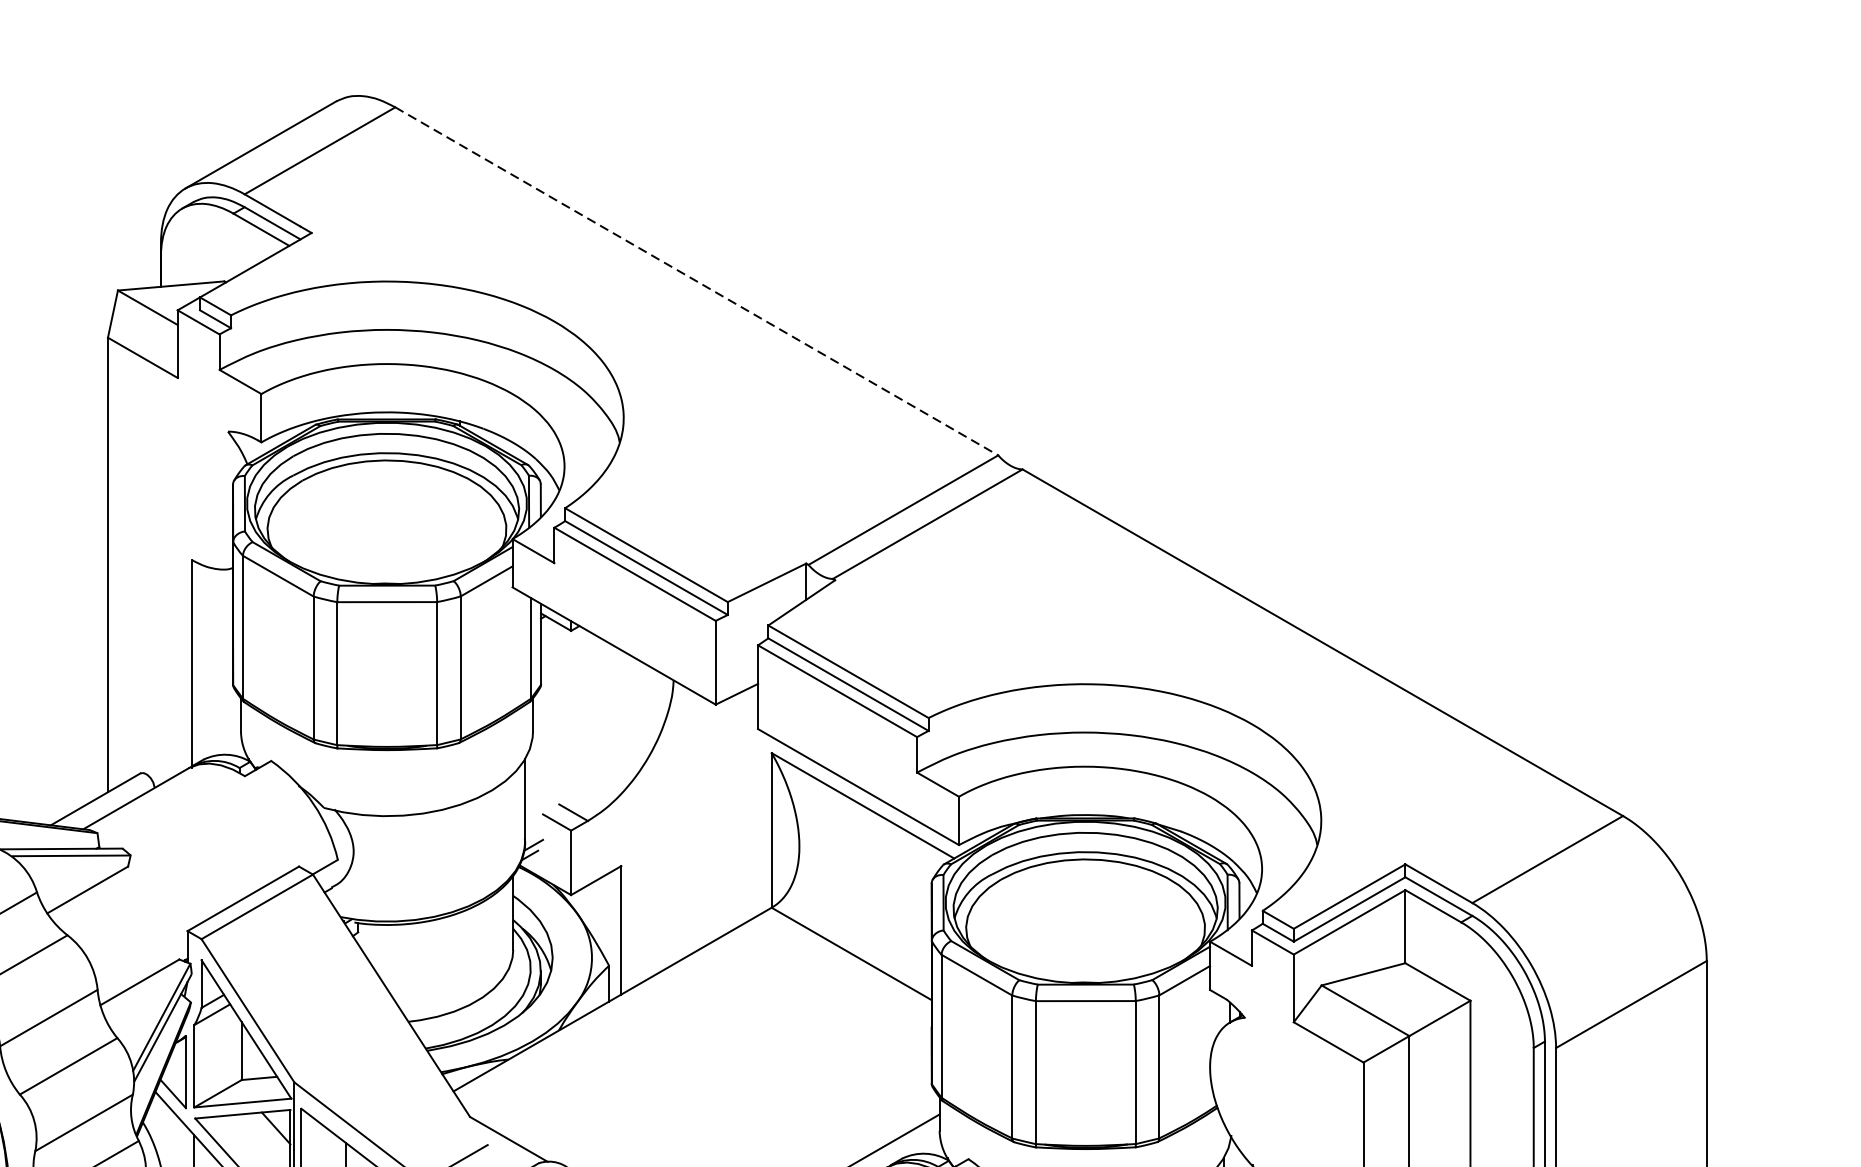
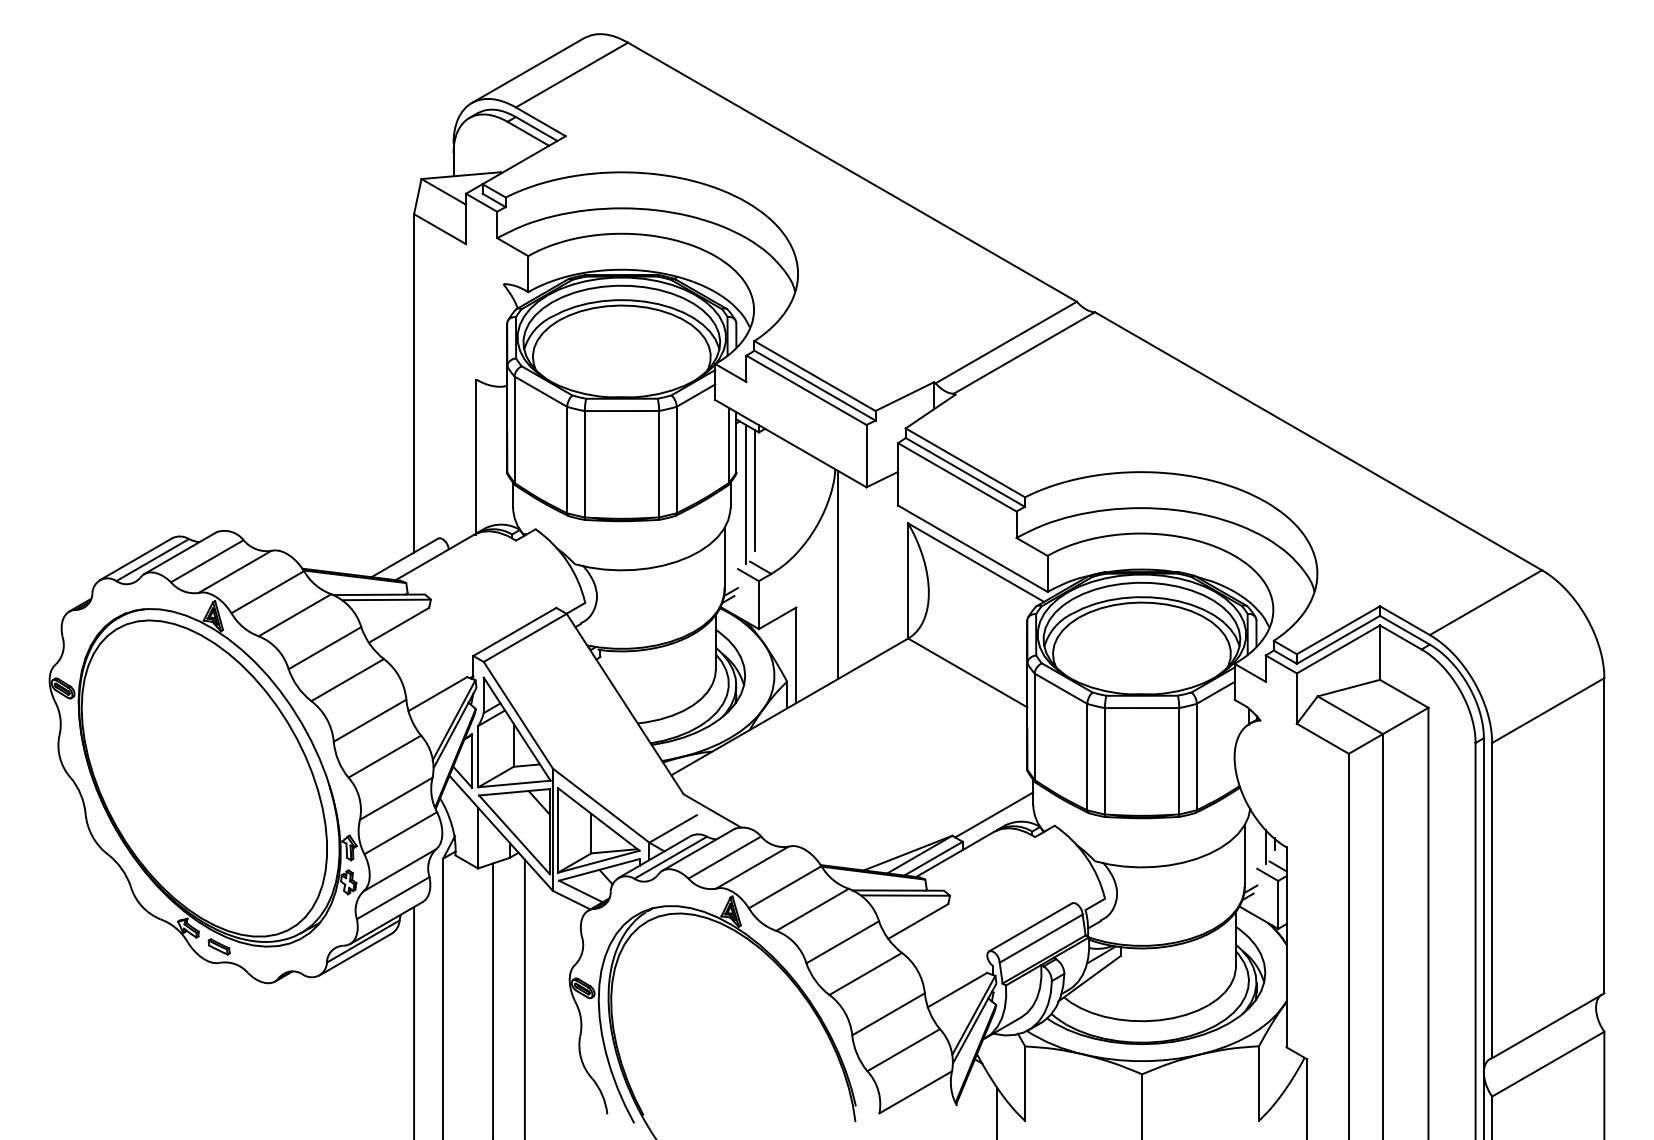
line: (696, 281) -> (852, 172), dashed -> solid
line: (565, 708) -> (754, 490), added
line: (554, 714) -> (746, 494), added
line: (676, 821) -> (837, 574), added

